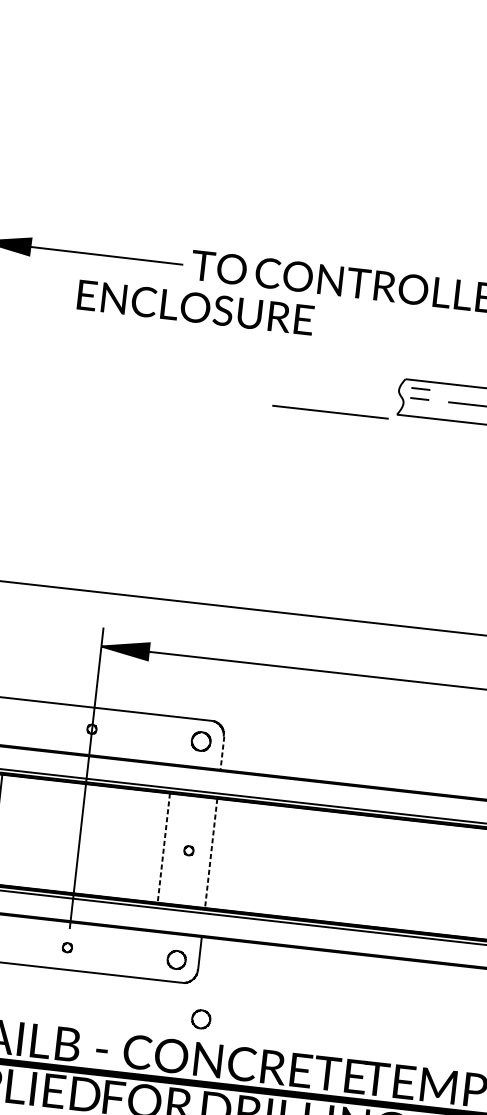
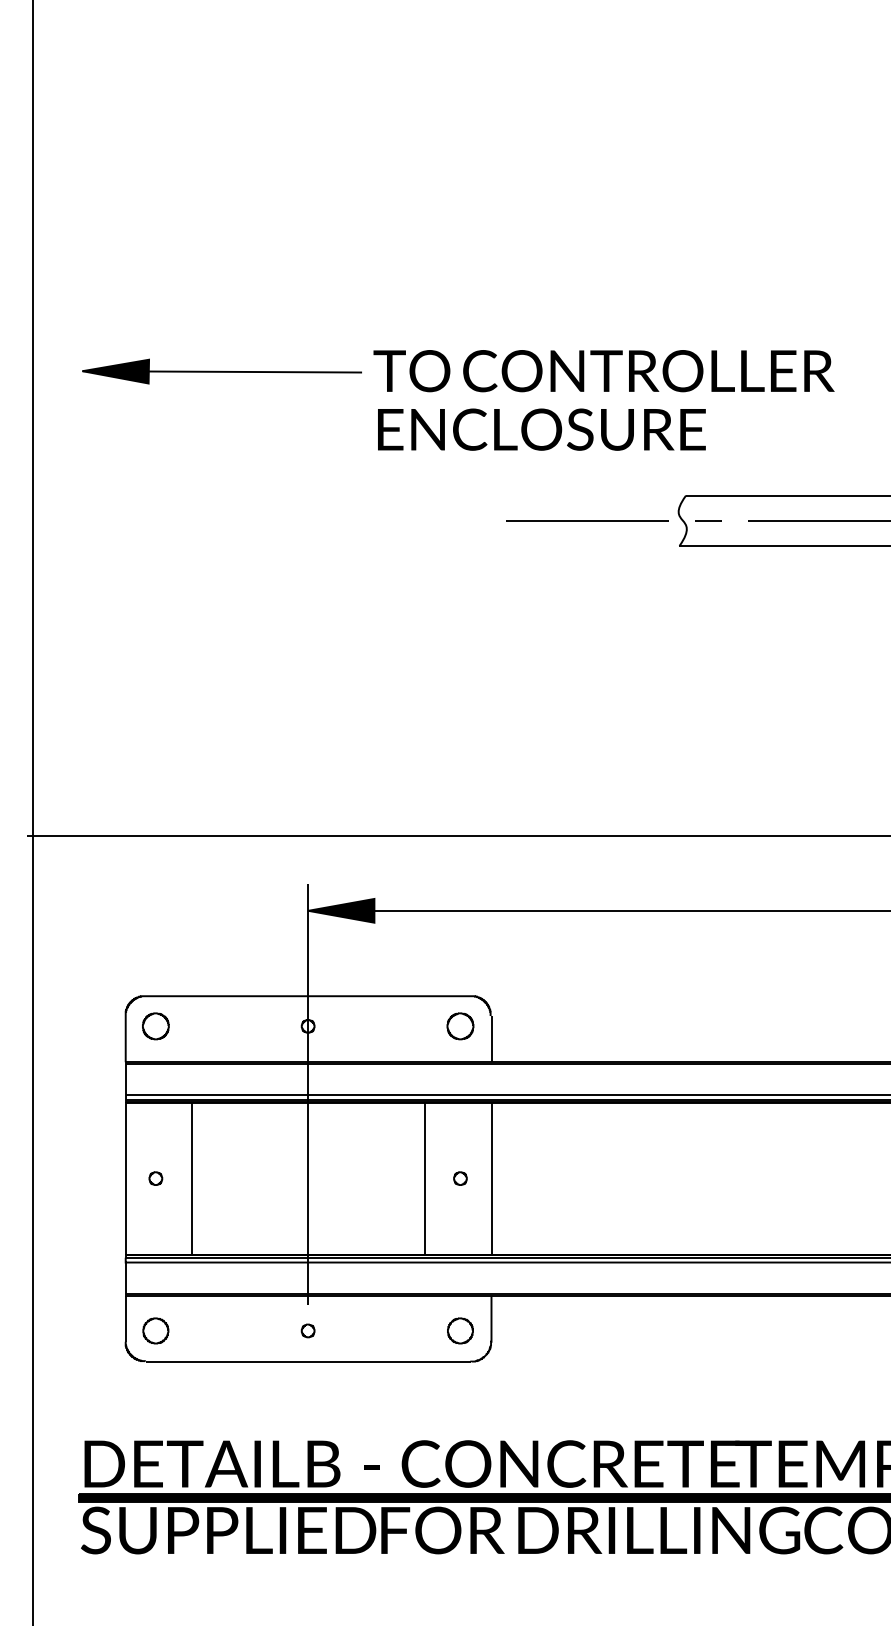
text: (195, 307) -> (541, 429), moved
line: (420, 388) -> (708, 506), removed
line: (330, 411) -> (587, 520), moved
line: (222, 753) -> (491, 1039), dashed -> solid
line: (163, 848) -> (425, 1179), dashed -> solid
line: (211, 853) -> (491, 1179), dashed -> solid
part: (201, 1019) -> (503, 1408), removed

